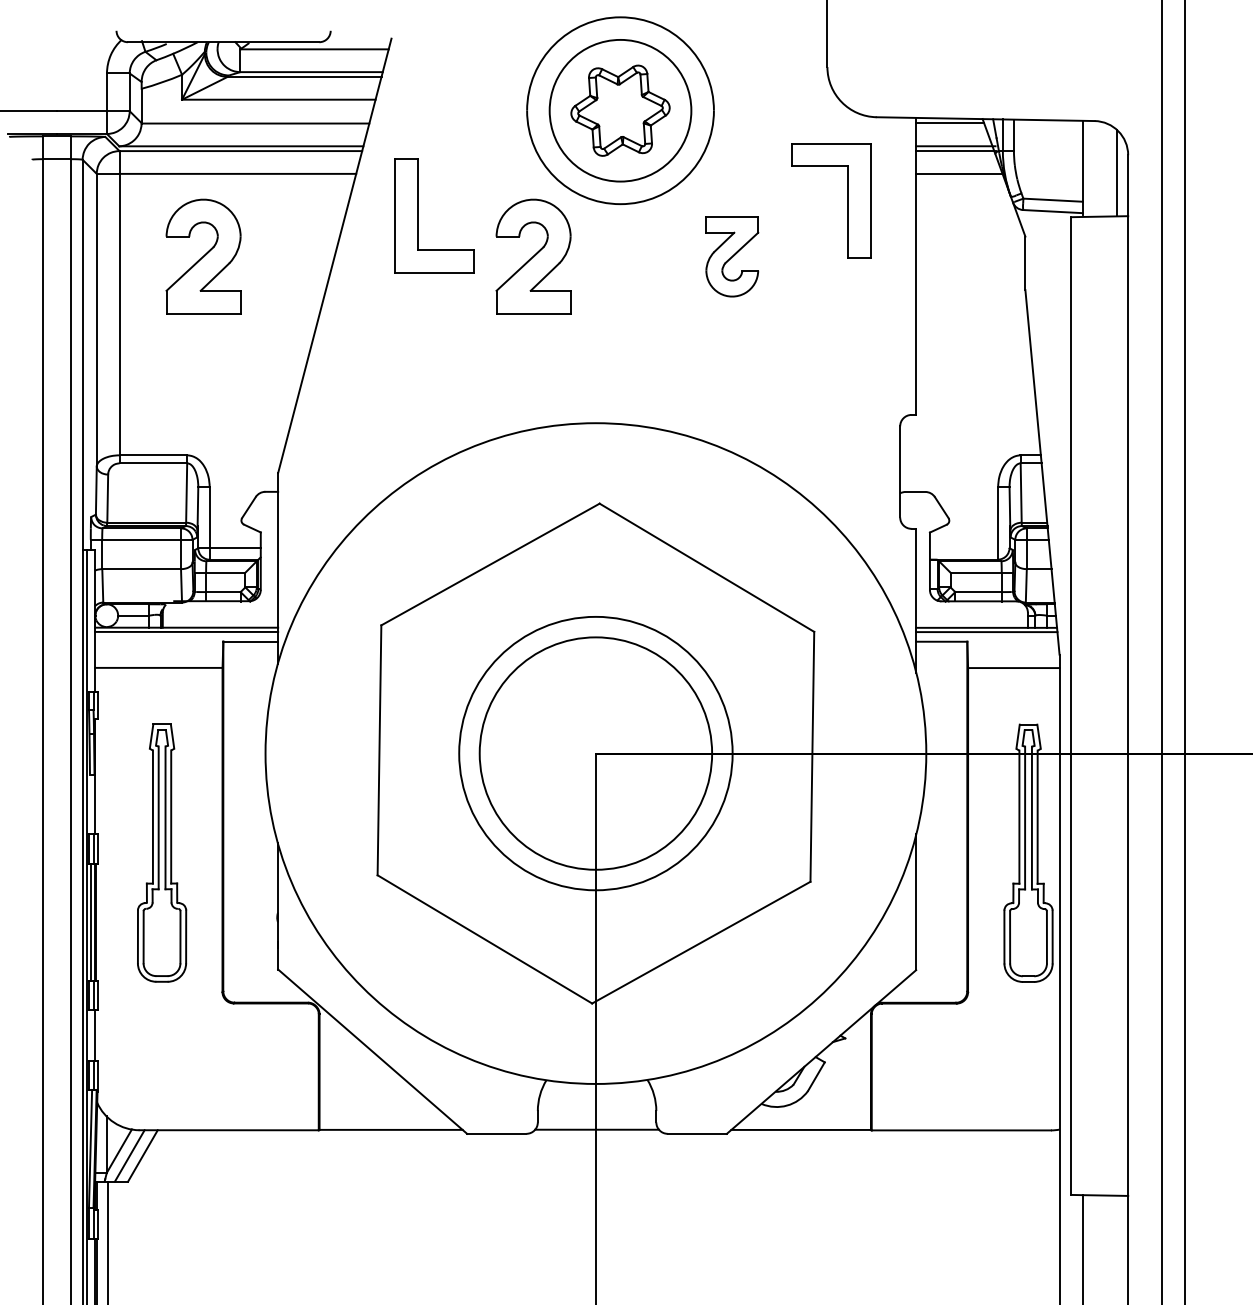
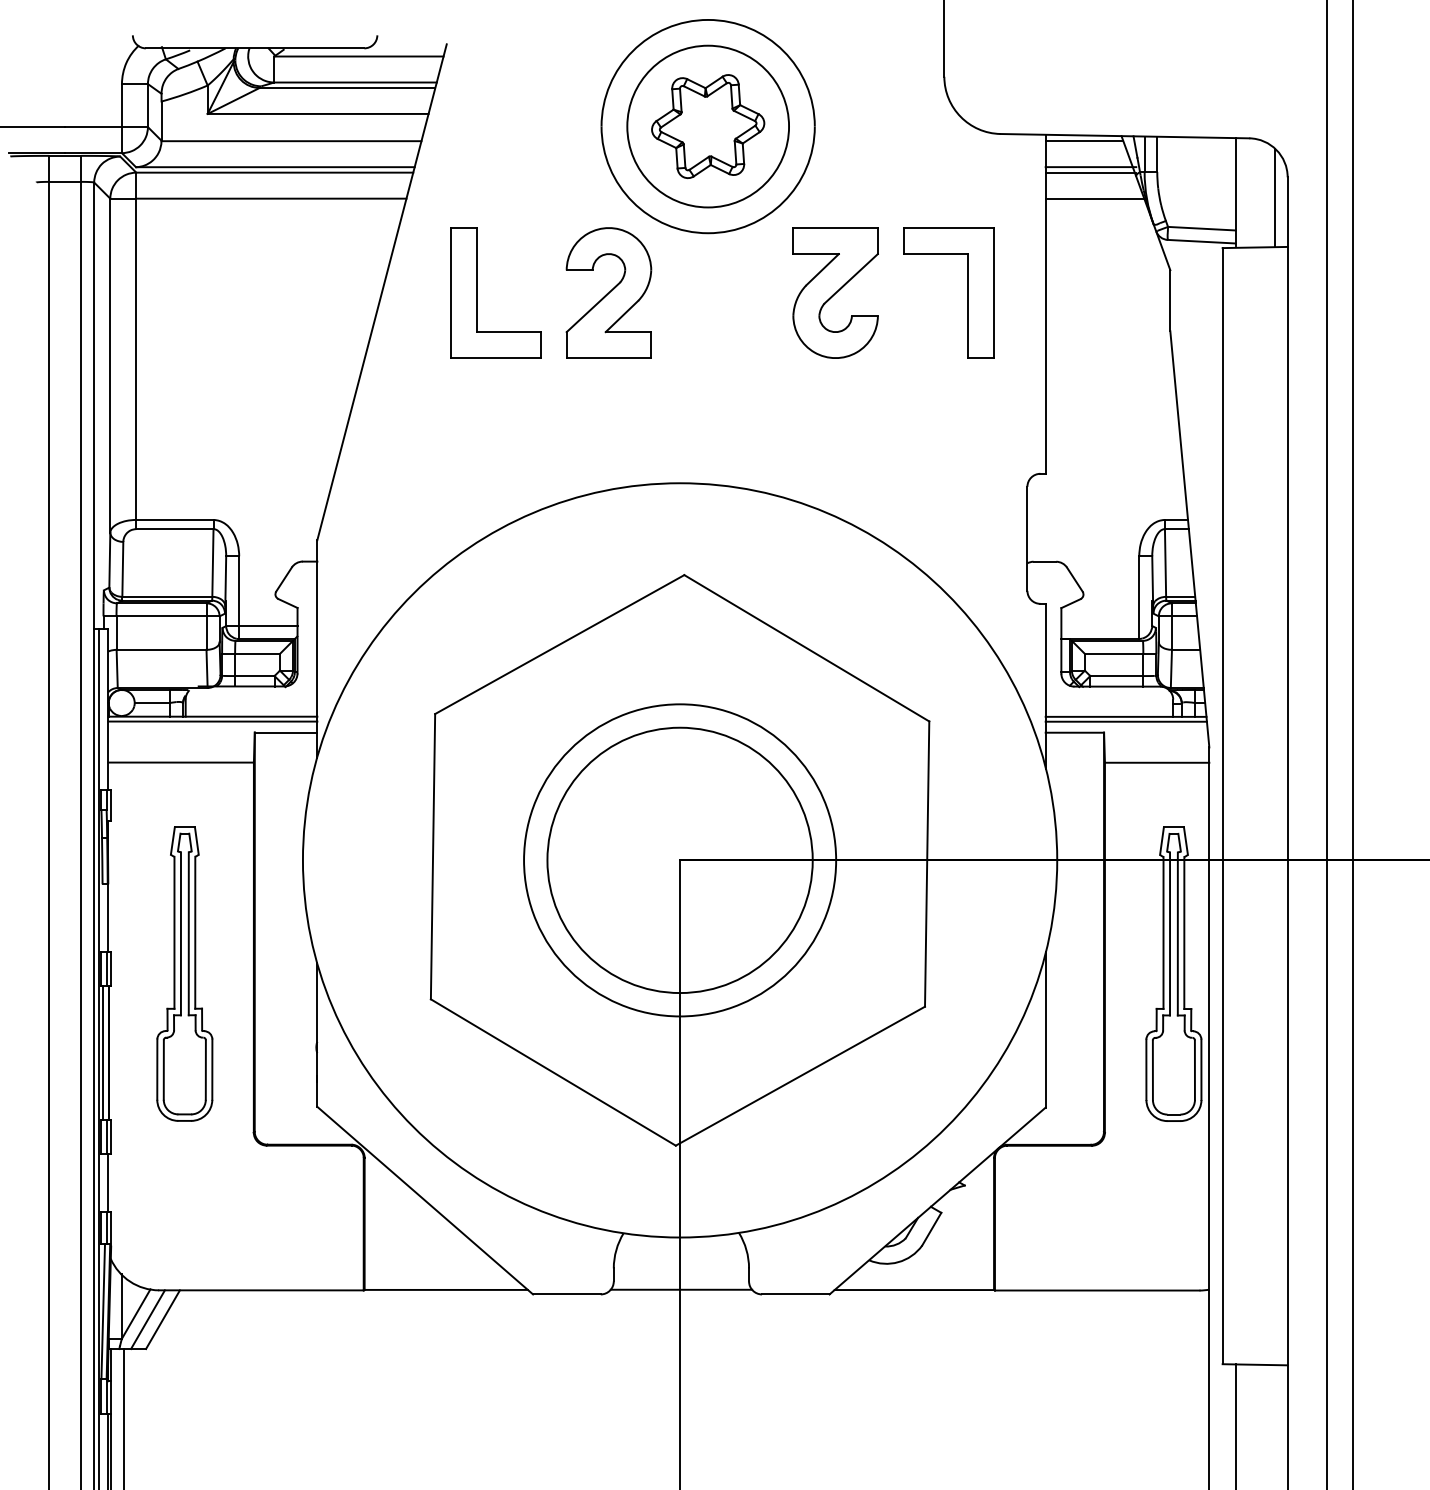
part: (847, 200) -> (967, 292), moved
part: (418, 215) -> (477, 292), moved
part: (203, 256) -> (232, 292), removed
part: (732, 256) -> (835, 292), size x1.43

